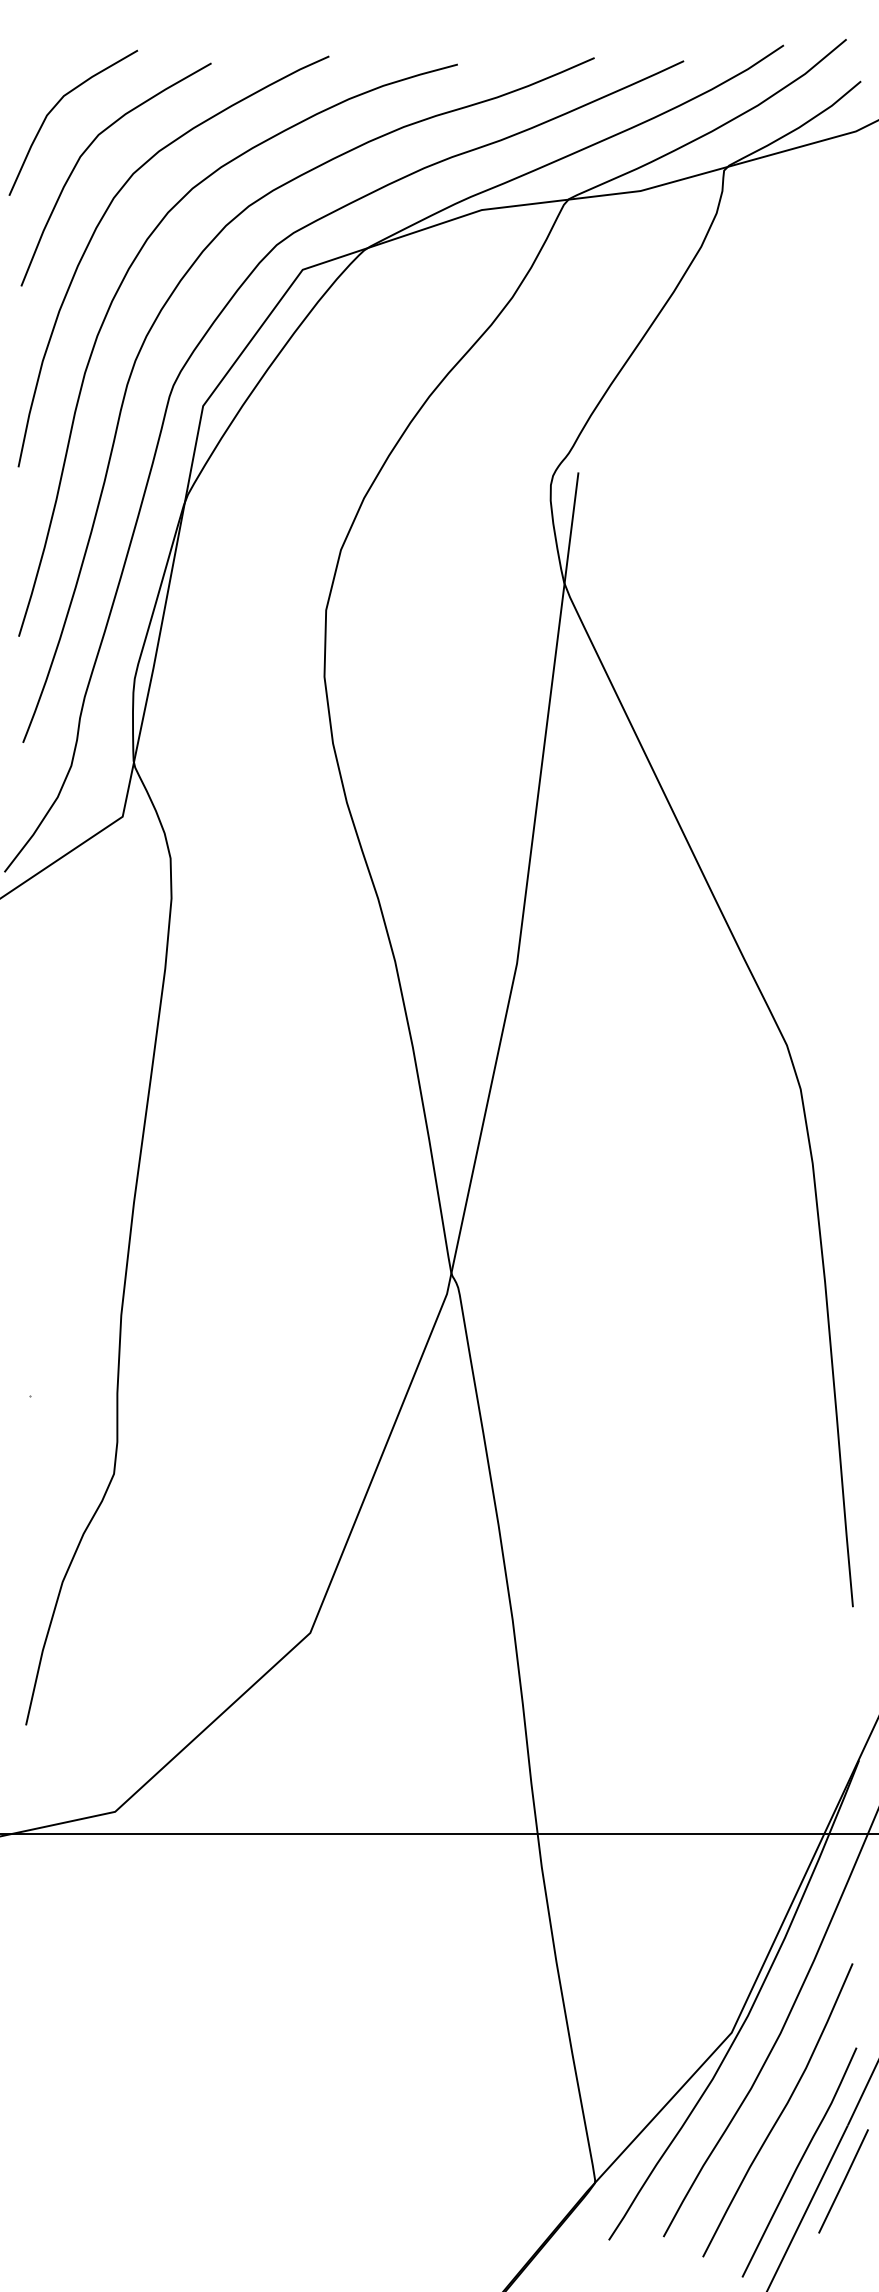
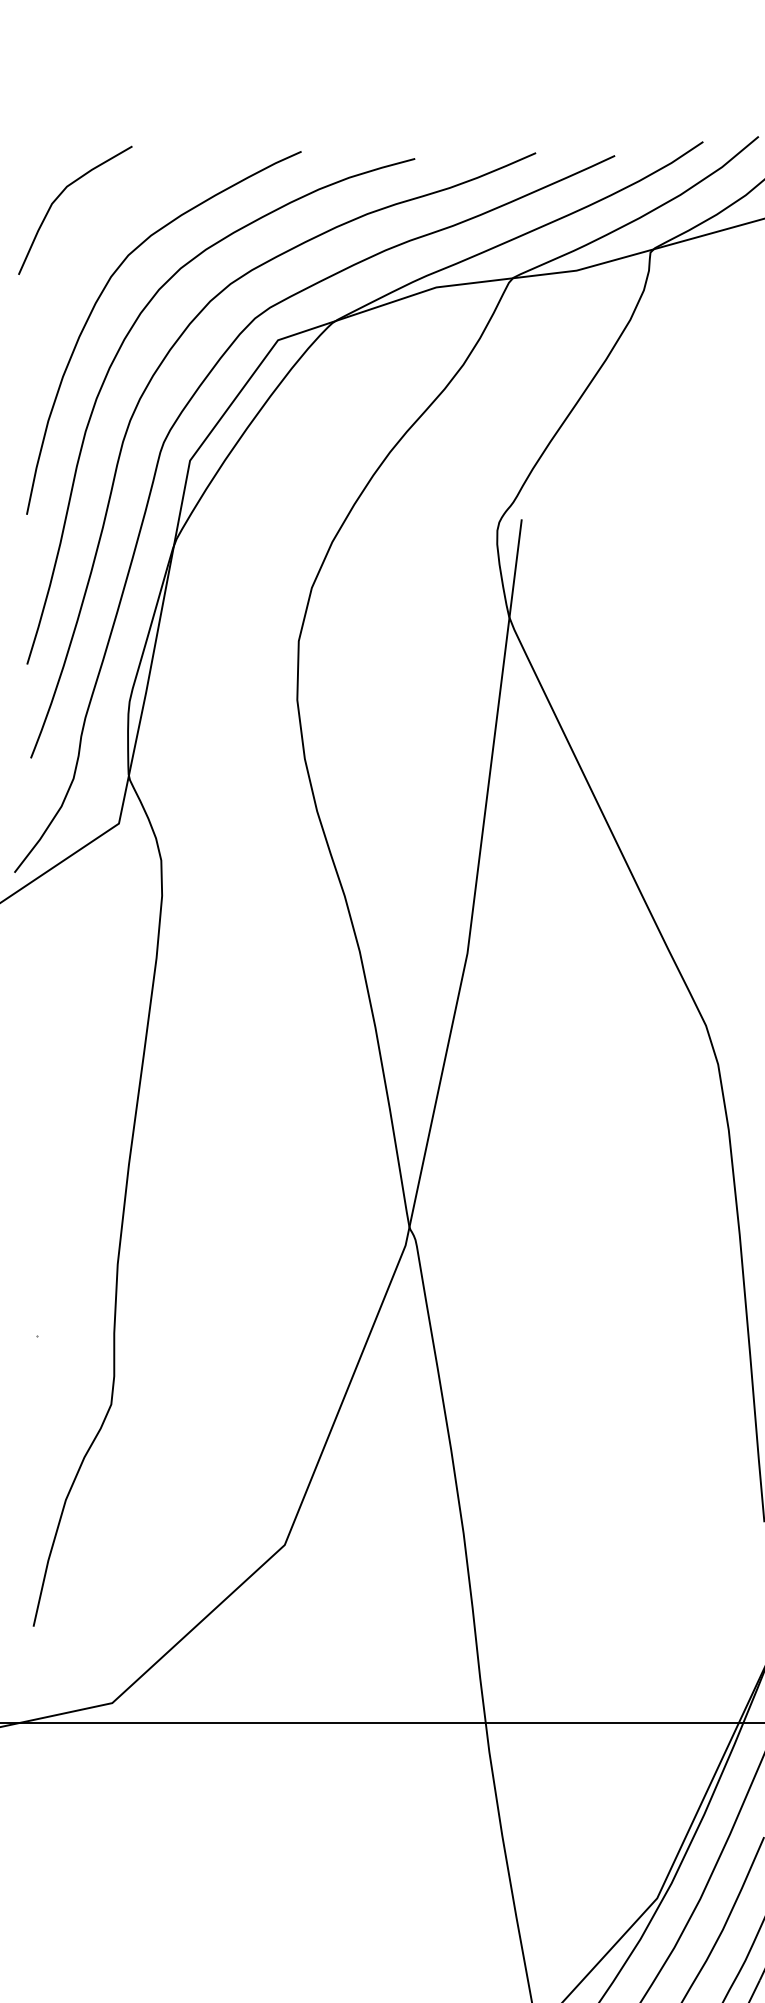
curve: (86, 151) -> (86, 235), removed

